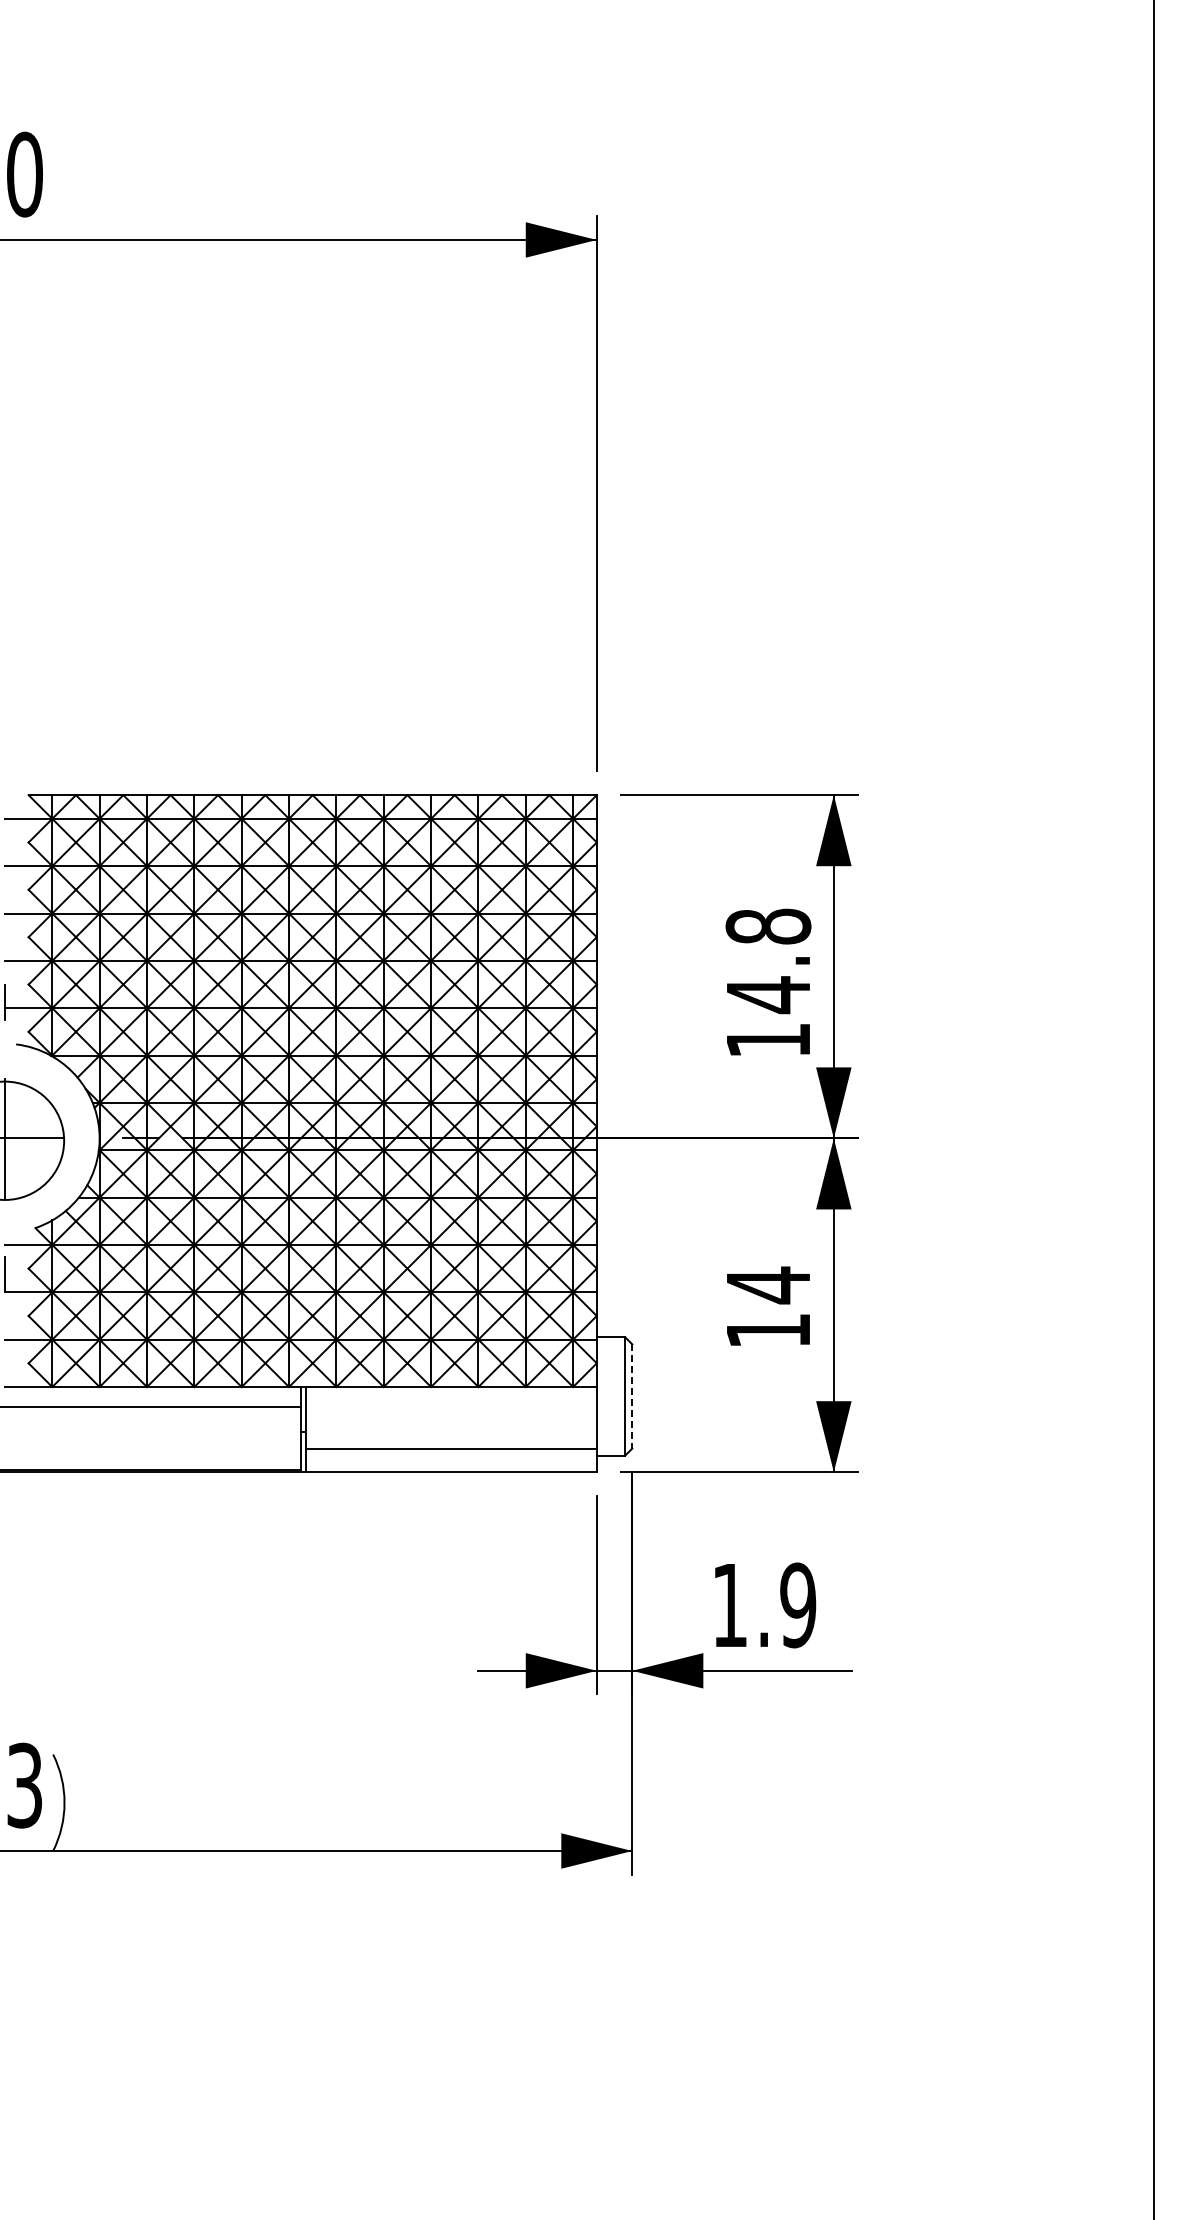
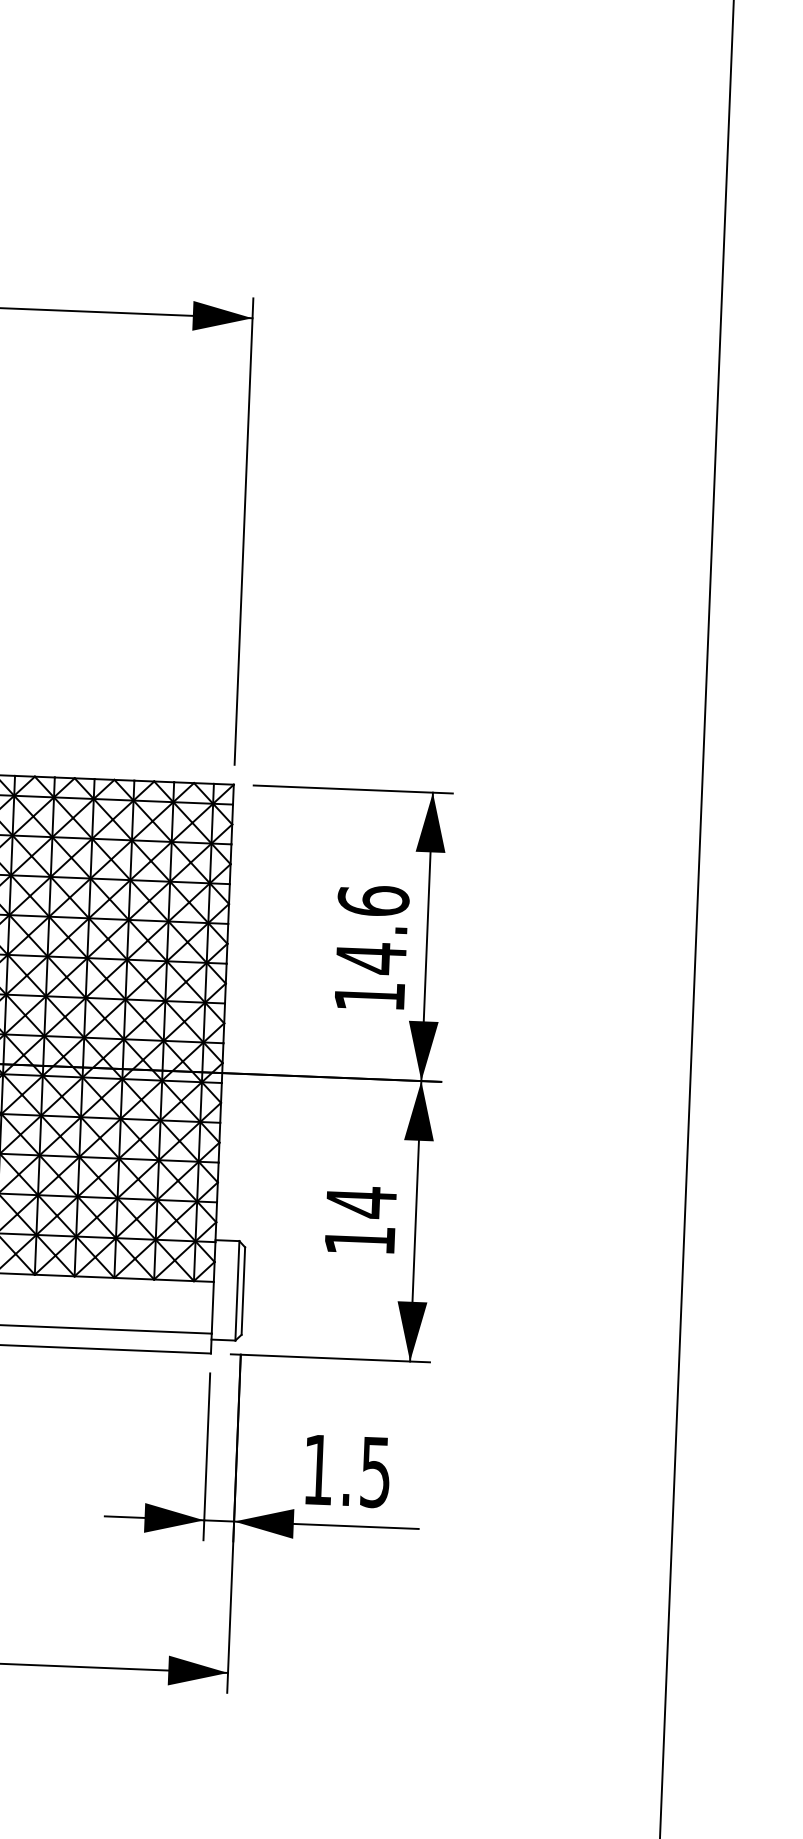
text: (768, 926) -> (373, 900), 14.8 -> 14.6
line: (632, 1396) -> (243, 1291), dashed -> solid
text: (798, 1605) -> (375, 1472), 1.9 -> 1.5

